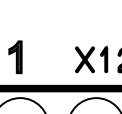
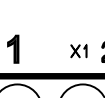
part: (91, 58) -> (78, 50), size x0.6

